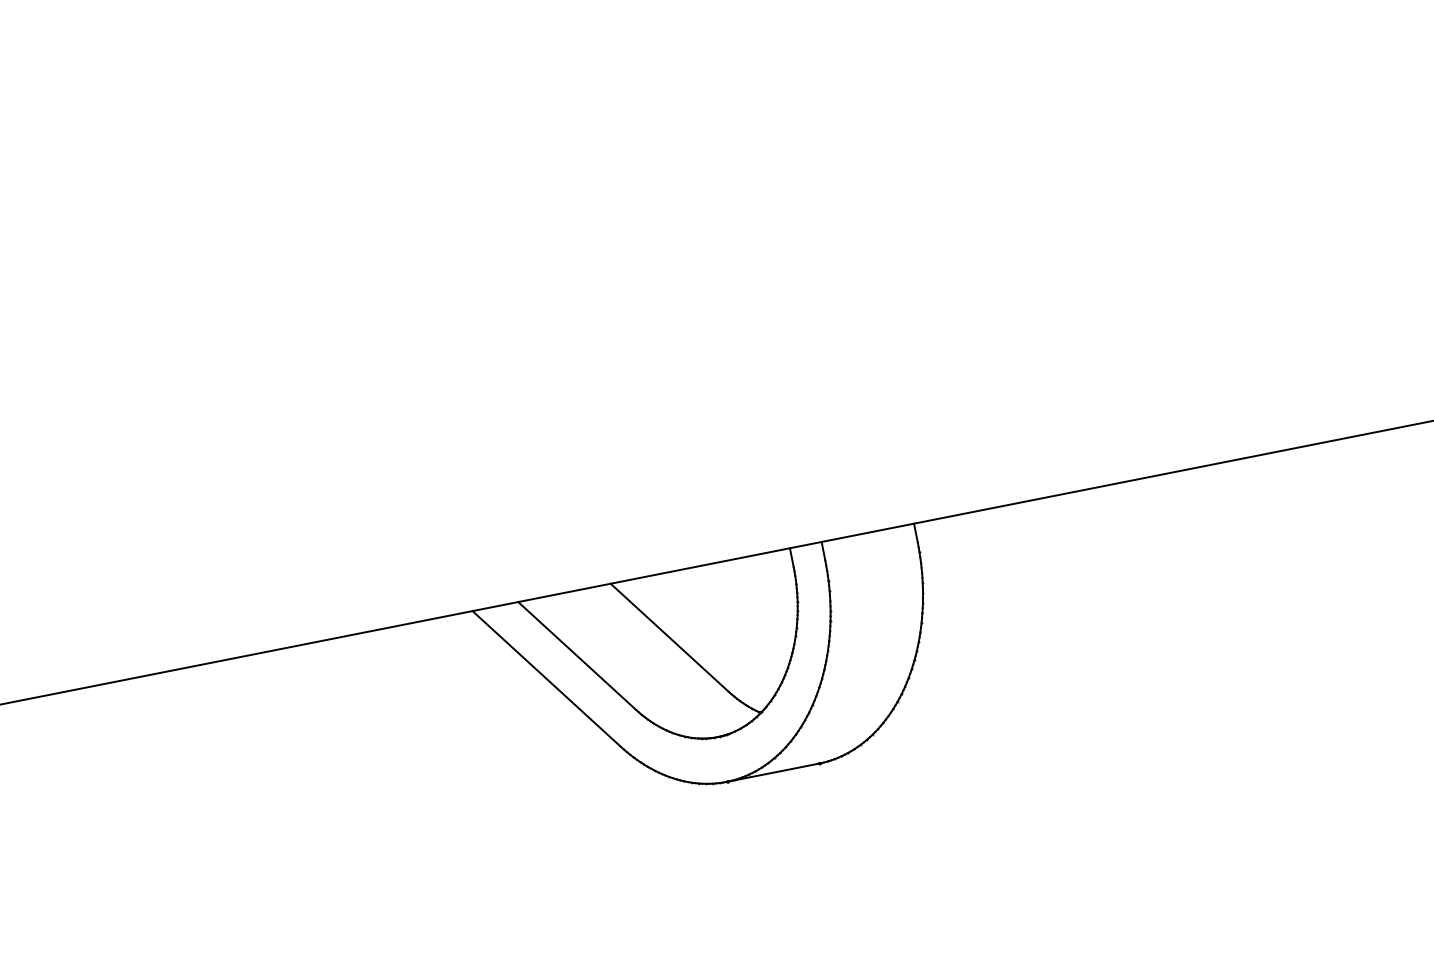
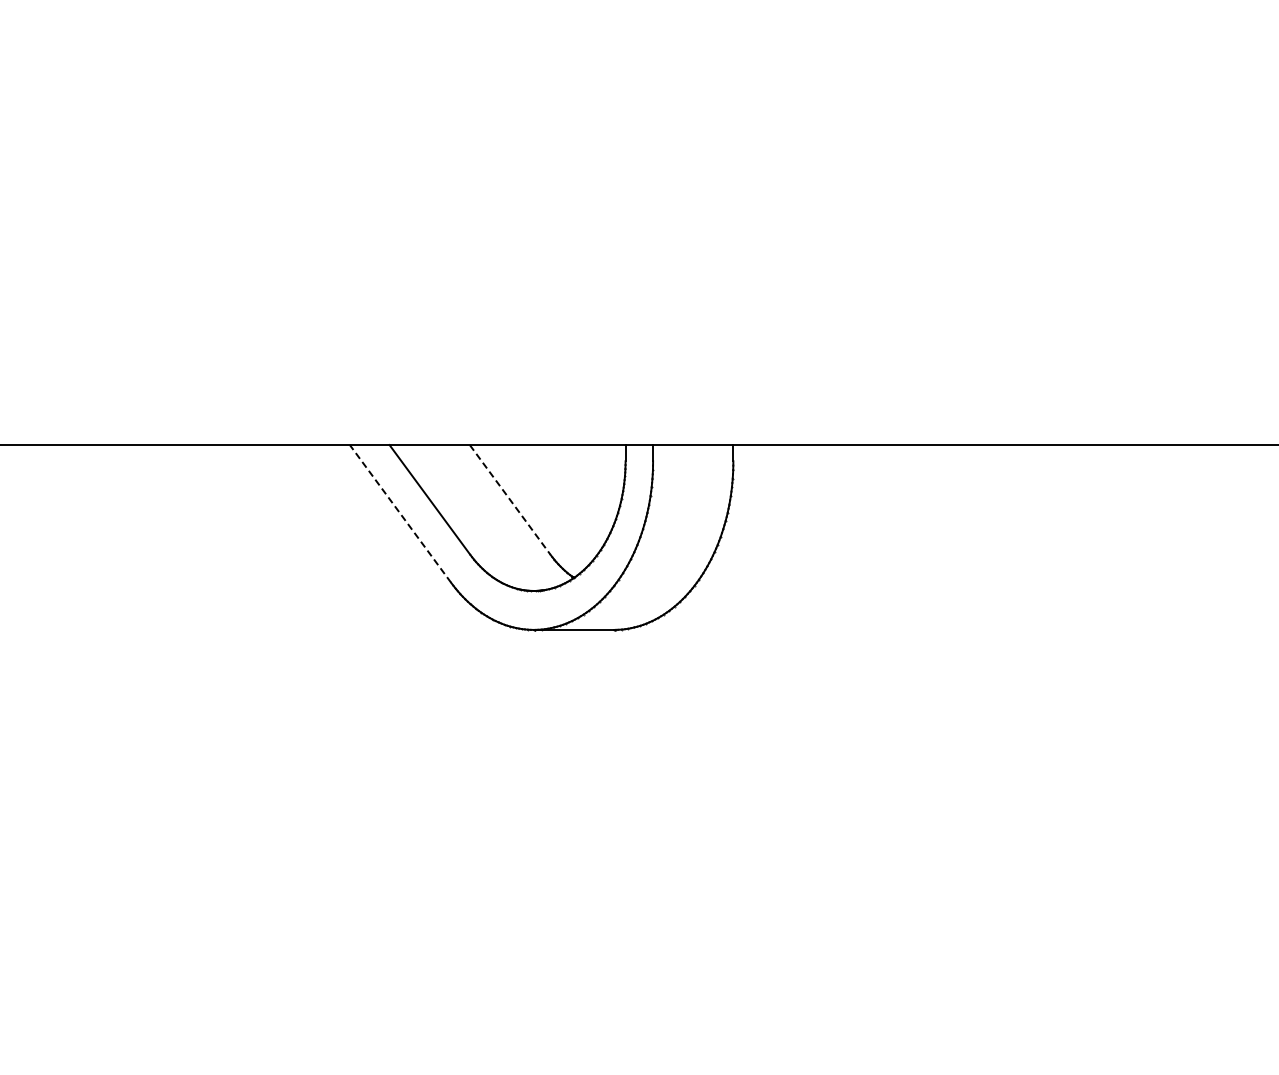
line: (670, 638) -> (510, 500), solid -> dashed
line: (546, 678) -> (400, 513), solid -> dashed

